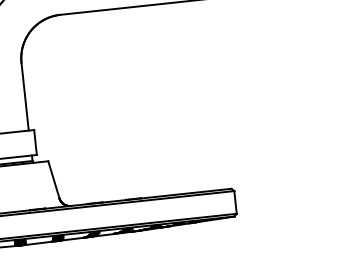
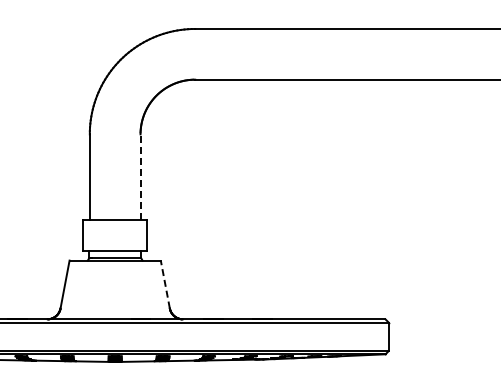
line: (25, 97) -> (140, 177), solid -> dashed
line: (54, 179) -> (165, 284), solid -> dashed

